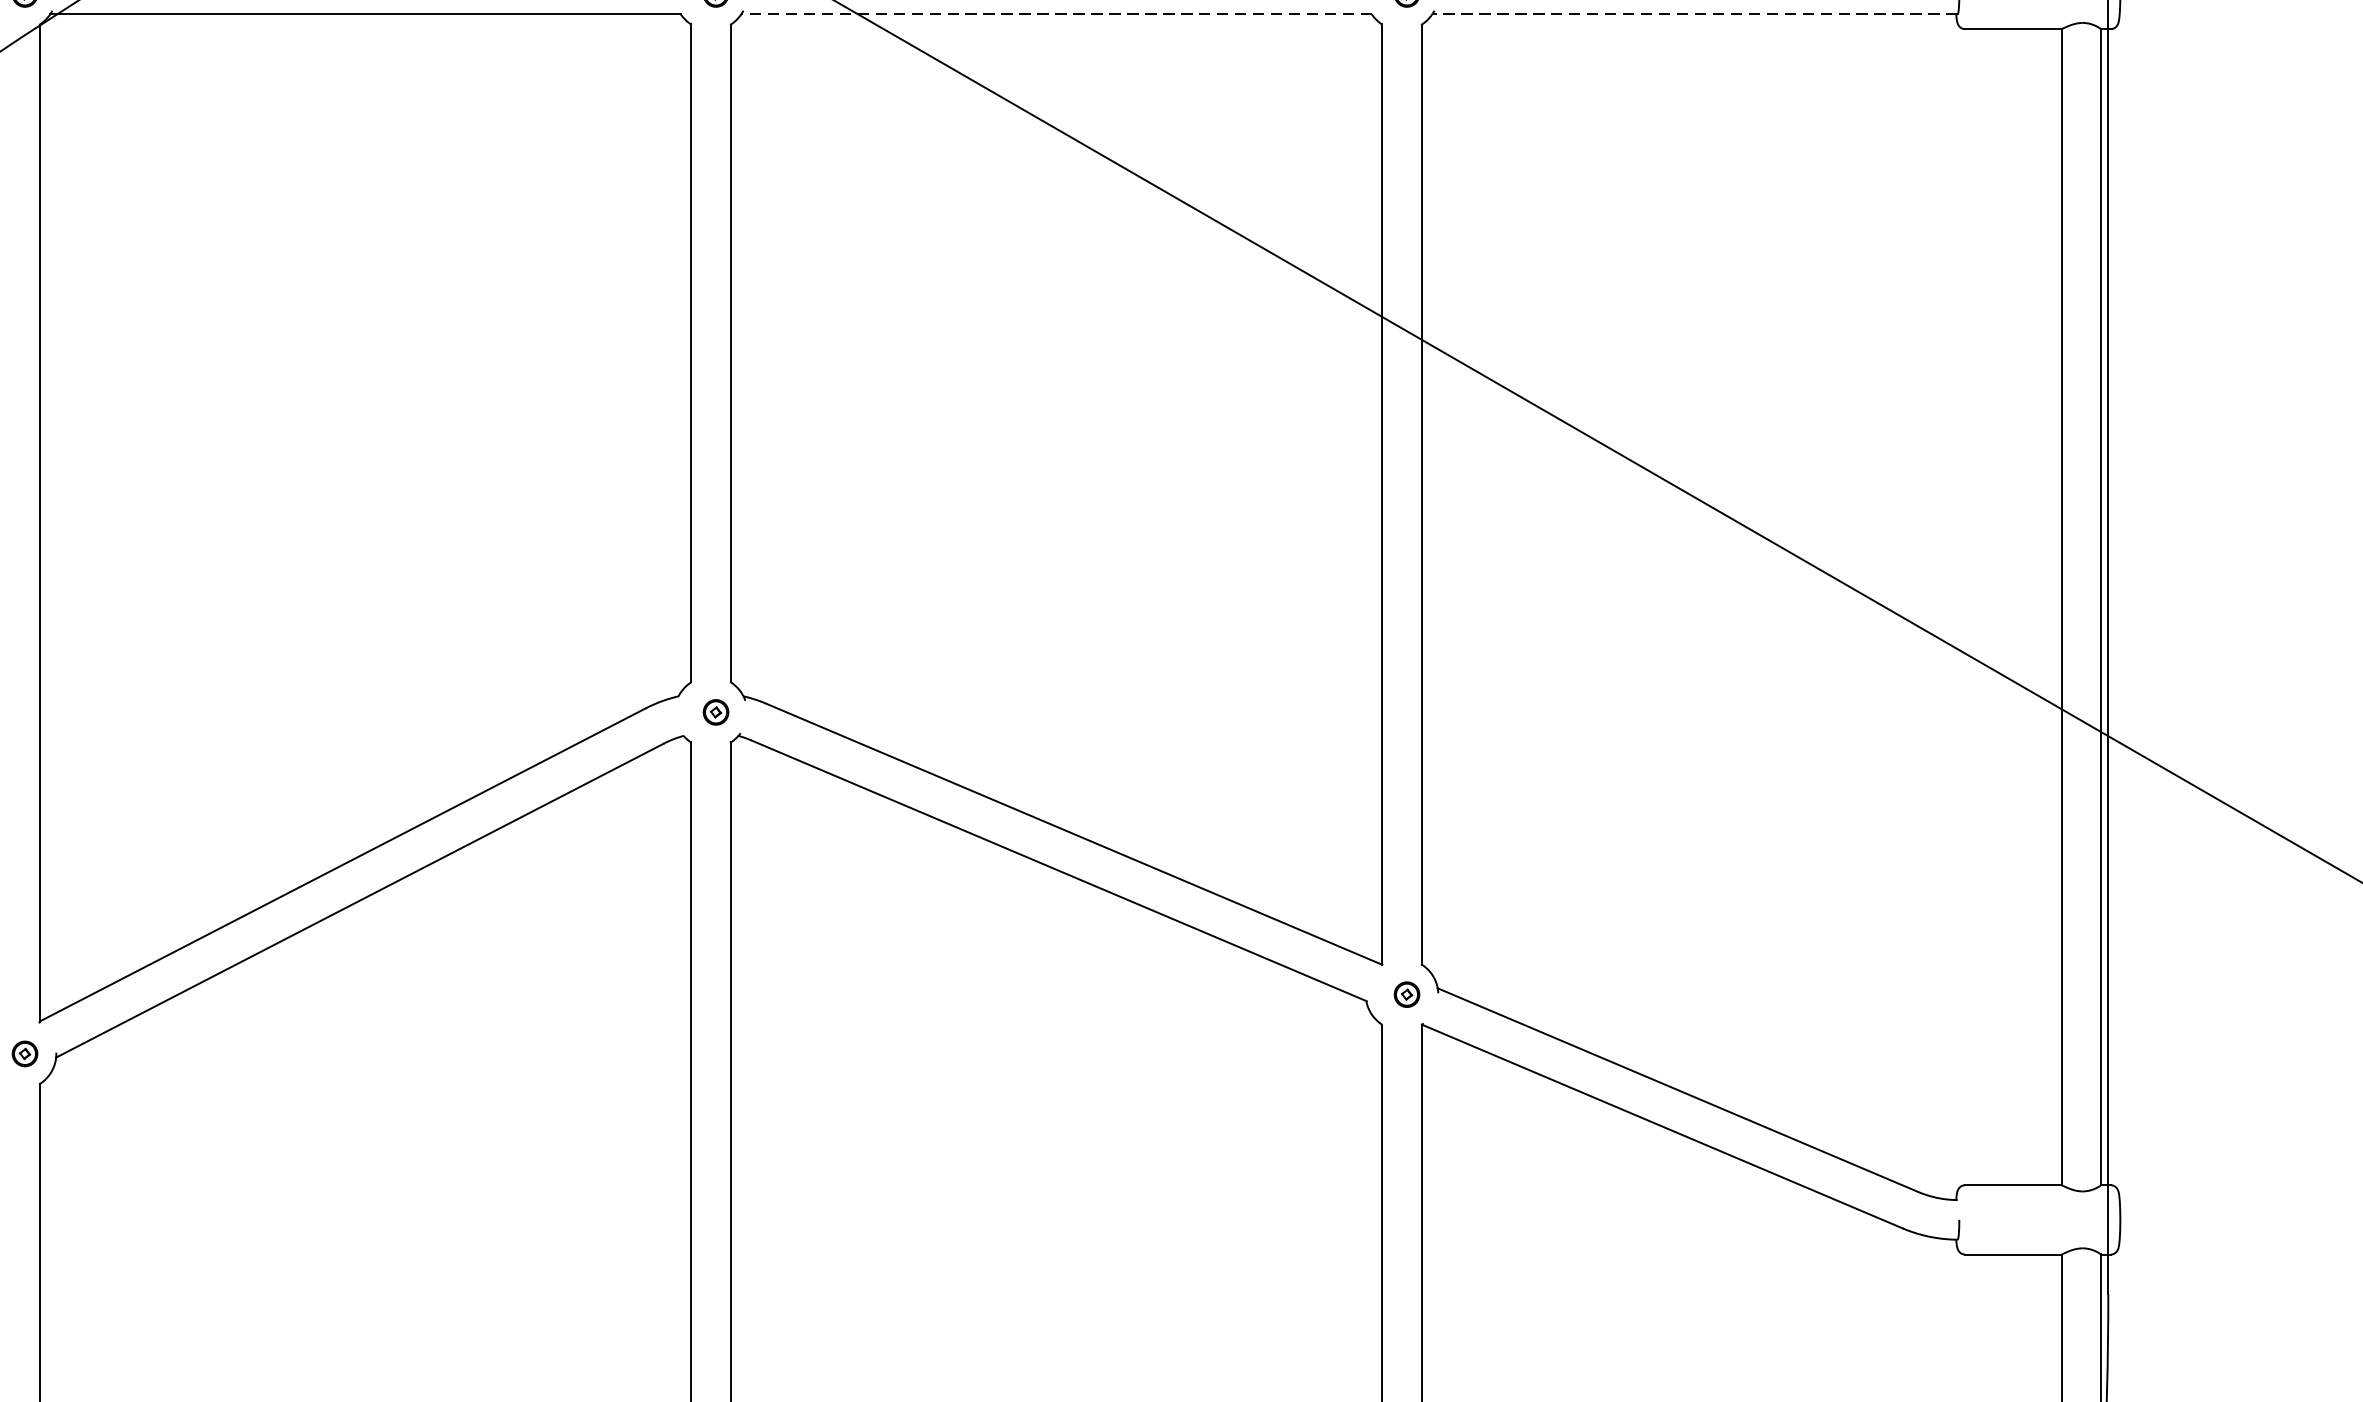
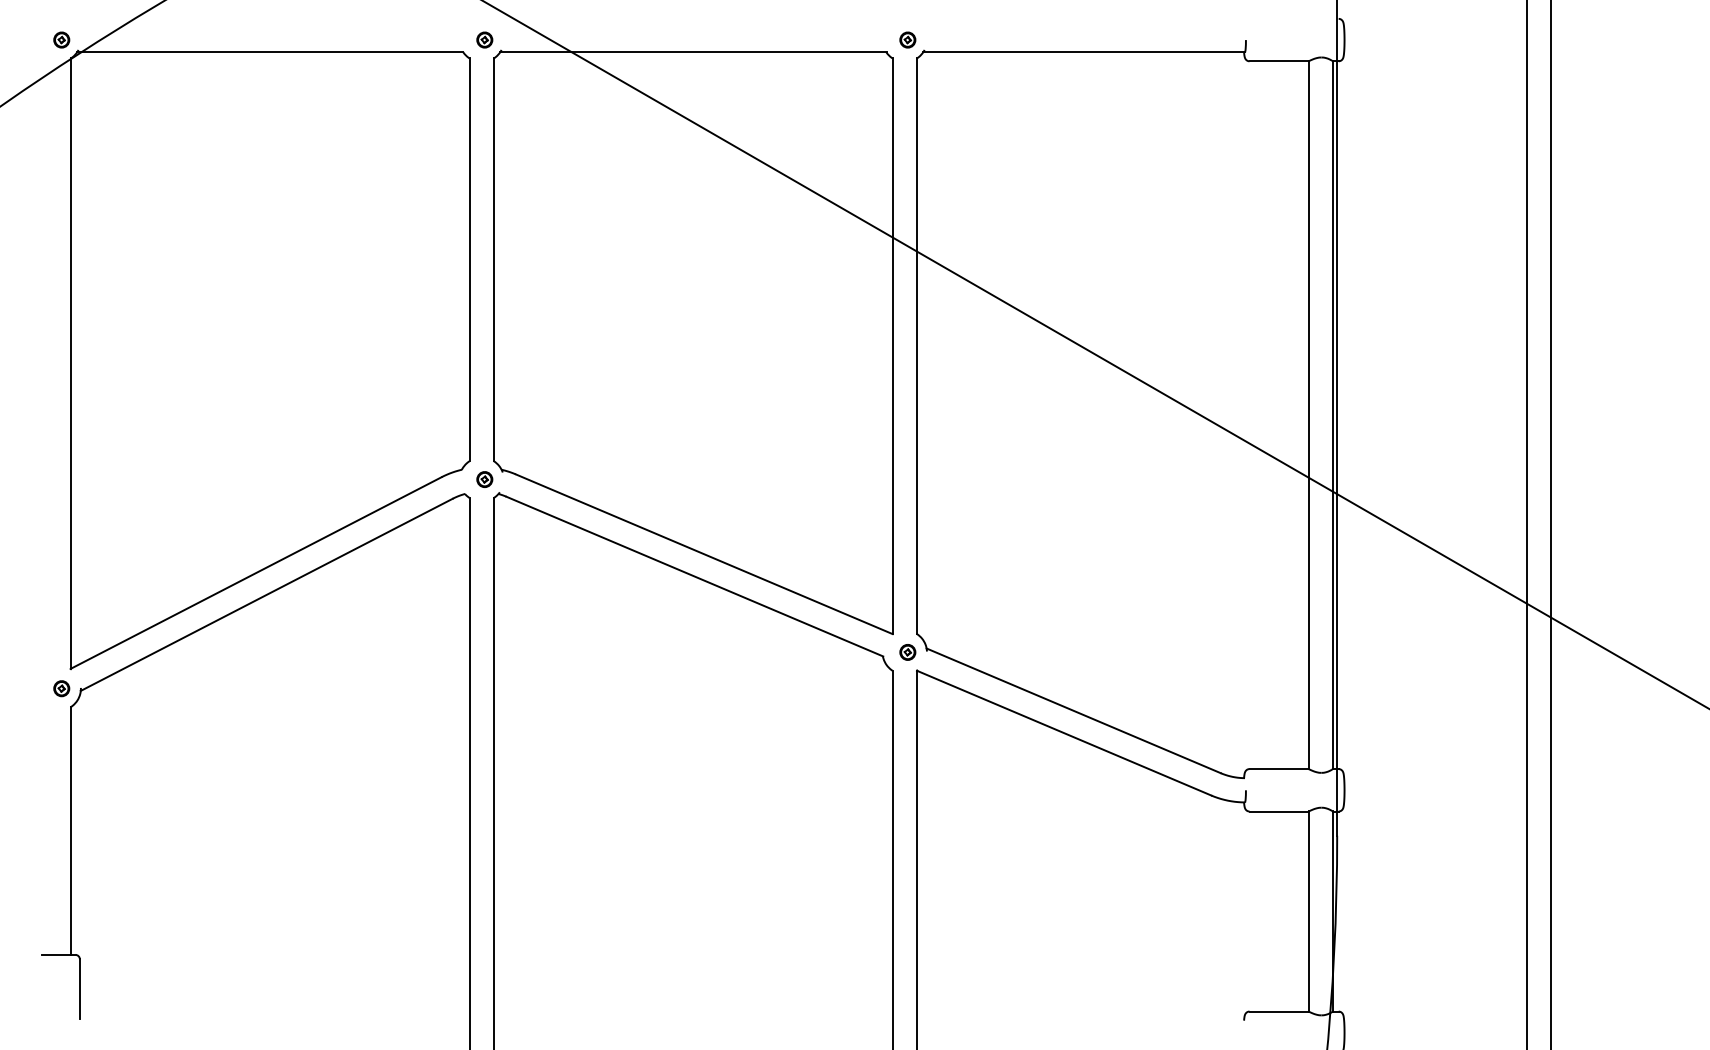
line: (1055, 14) -> (692, 52), dashed -> solid
line: (1695, 14) -> (1084, 52), dashed -> solid

